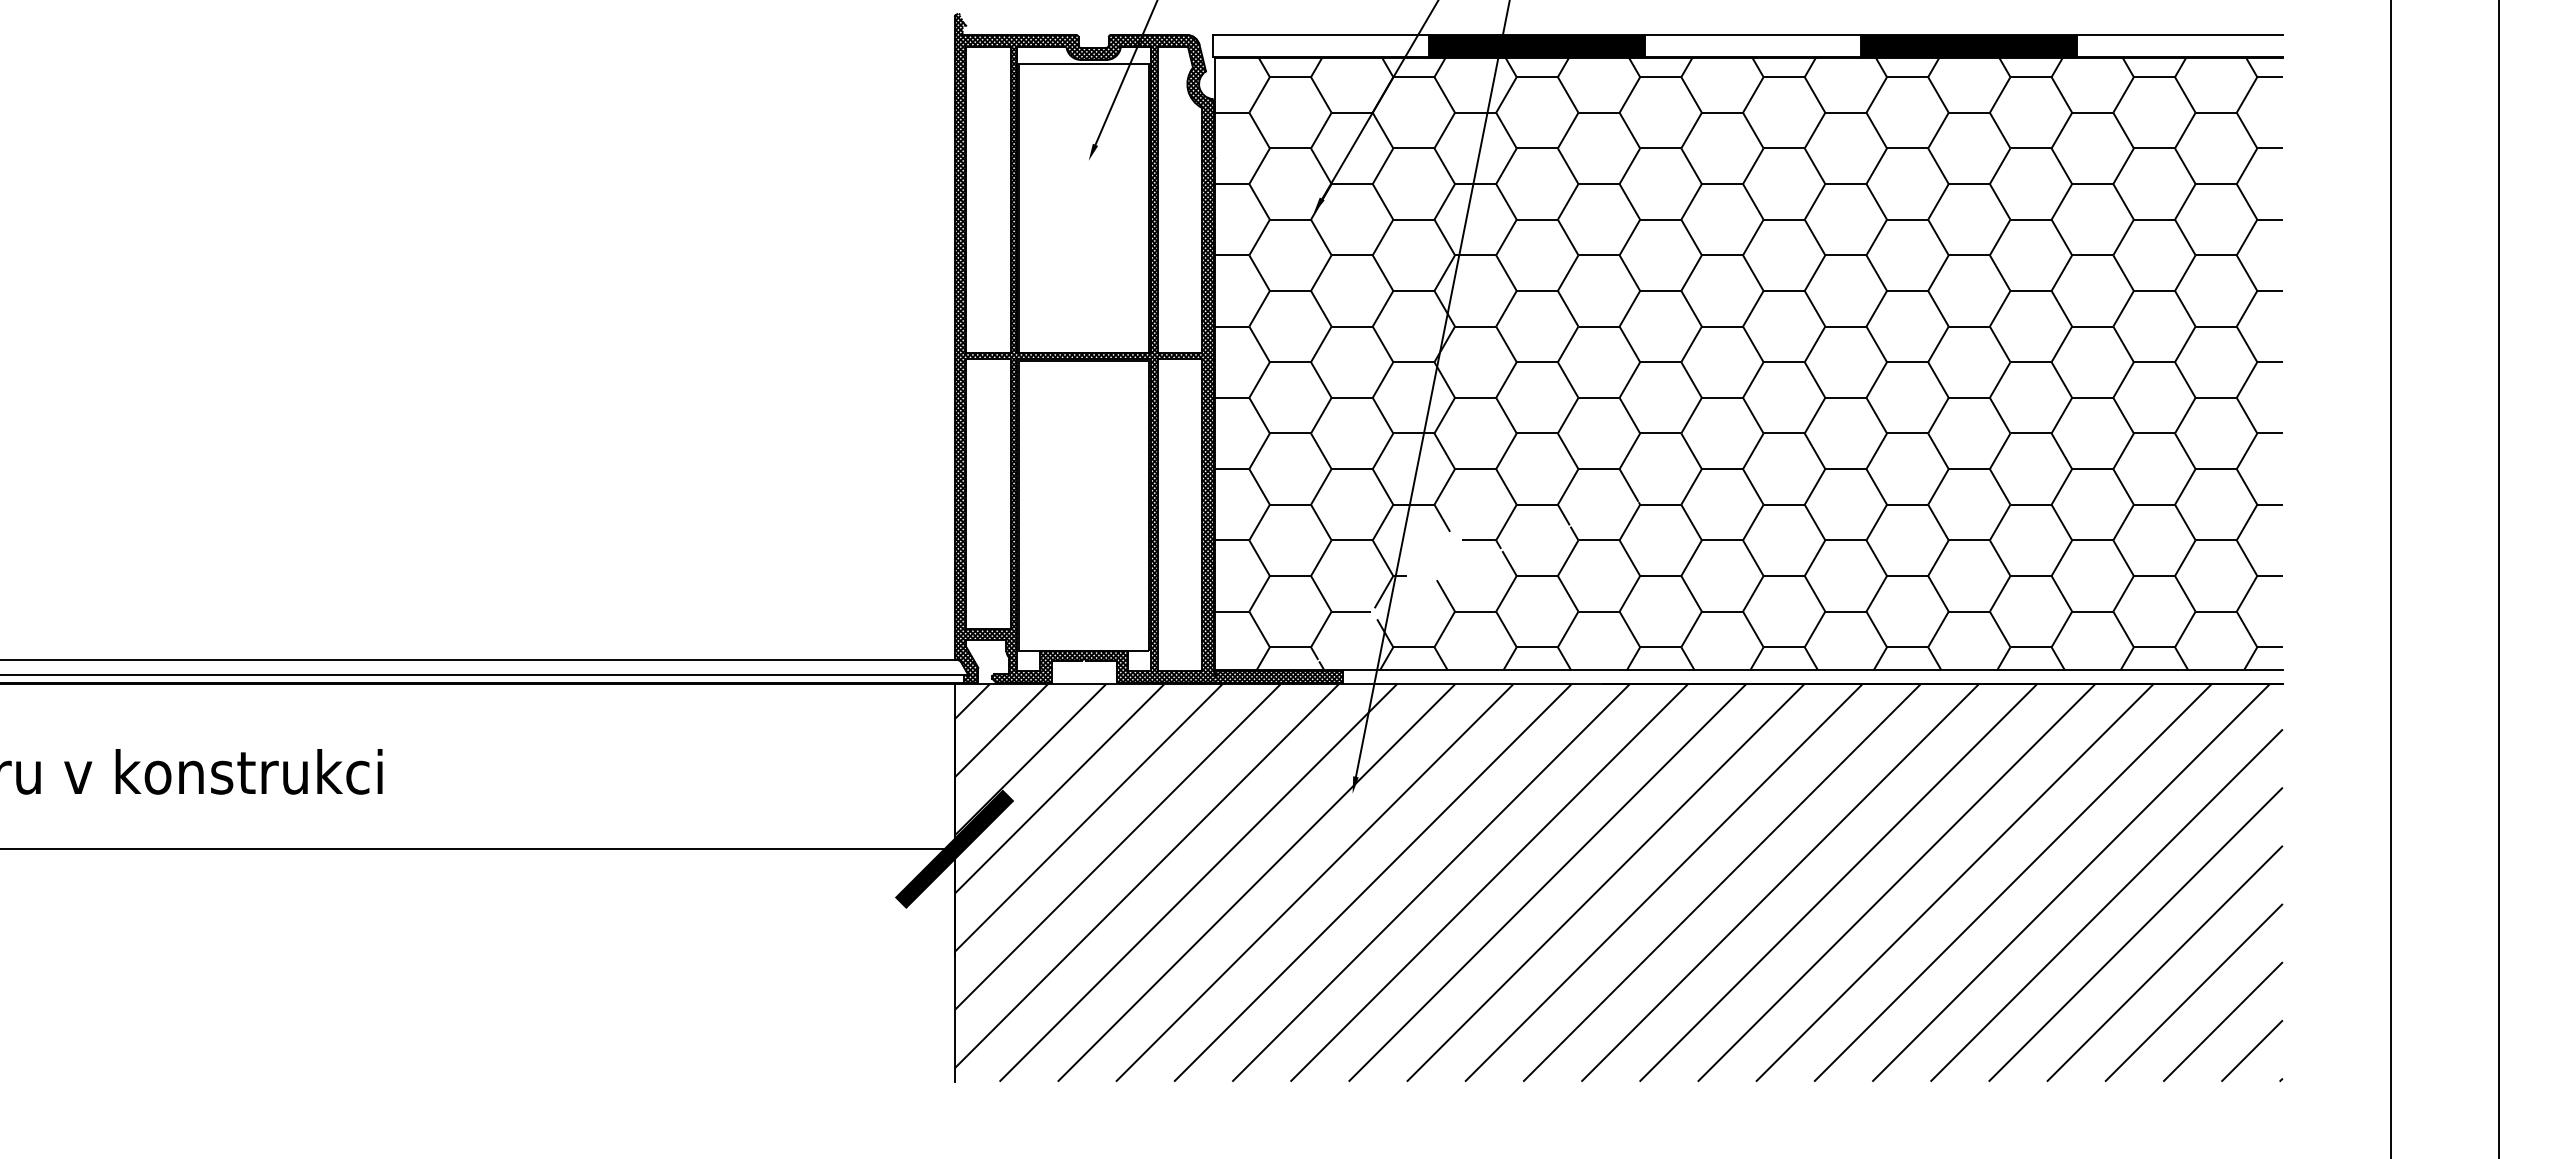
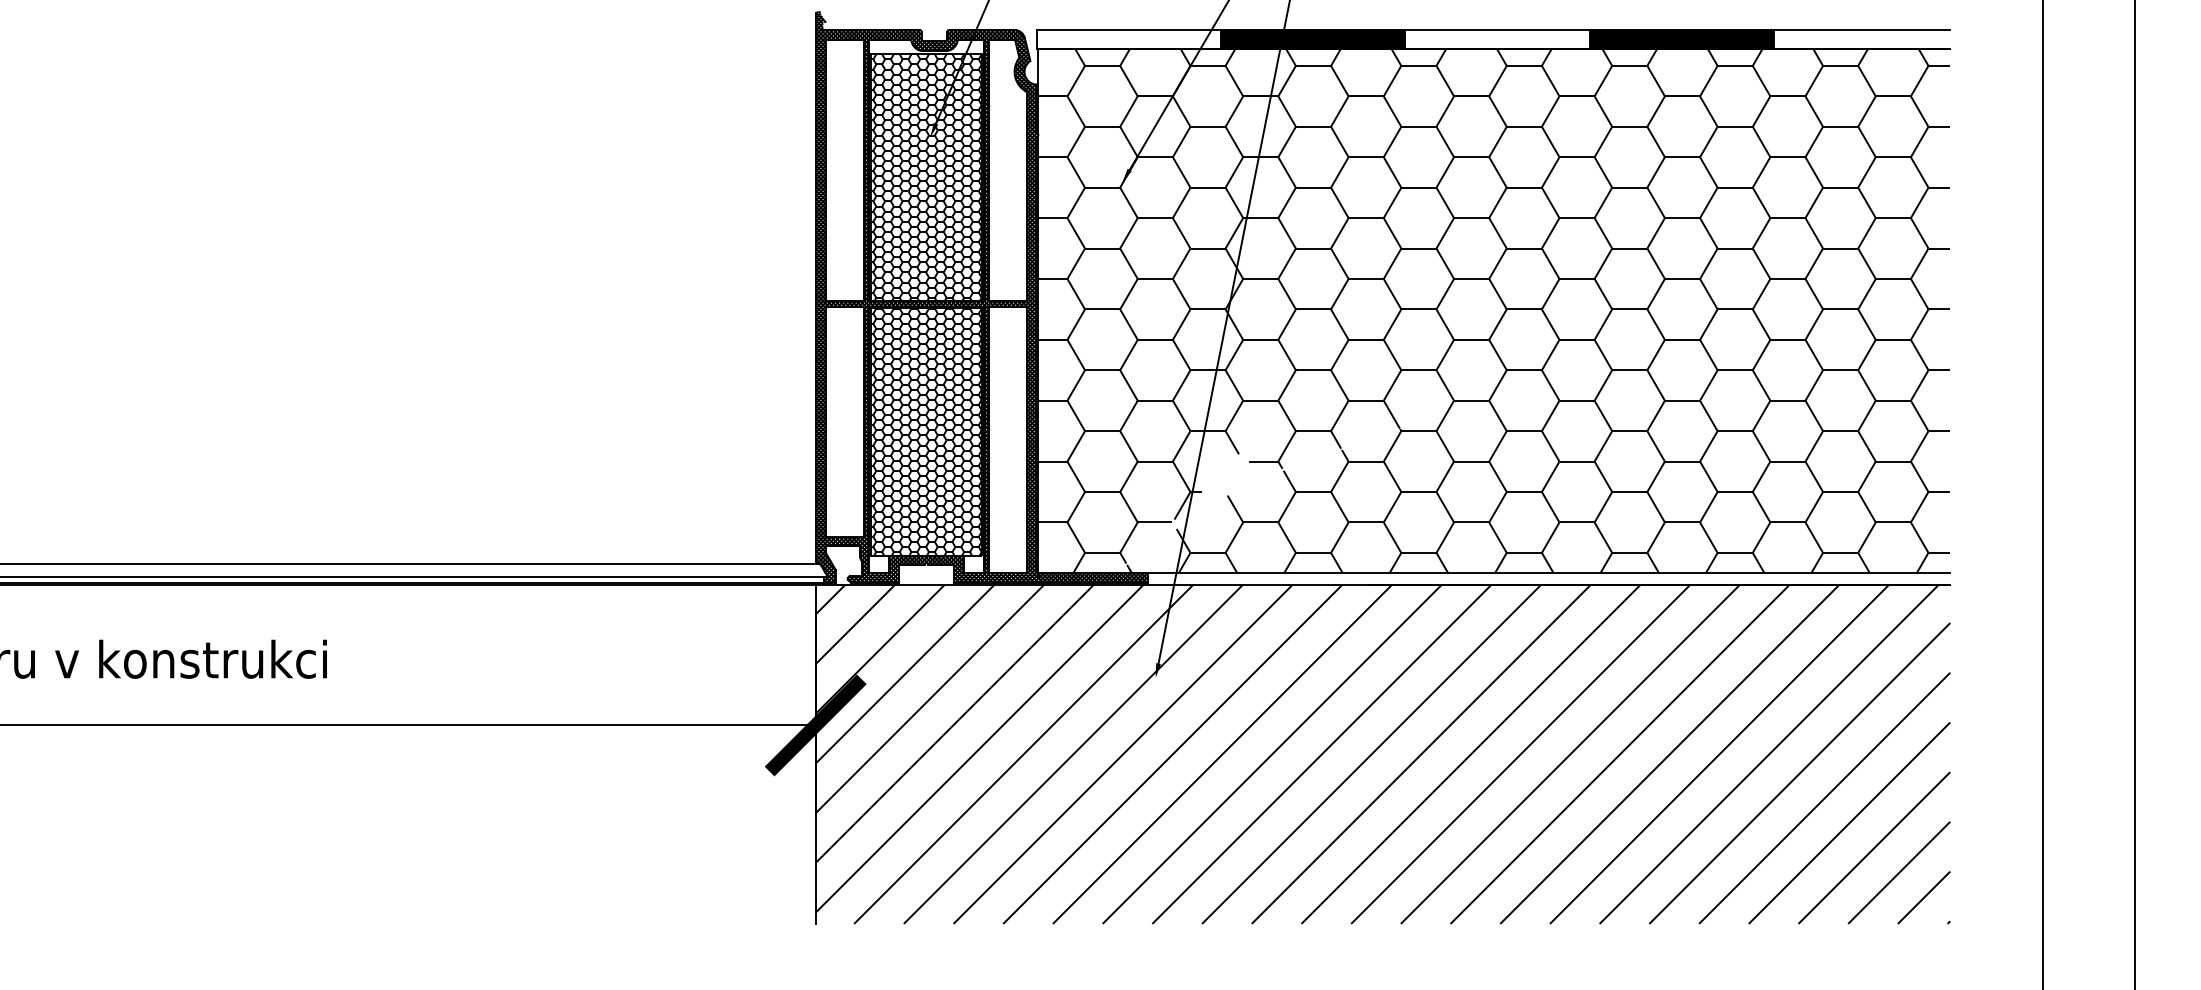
hatch: (1083, 207) -> (925, 177), added
hatch: (1083, 505) -> (925, 431), added

